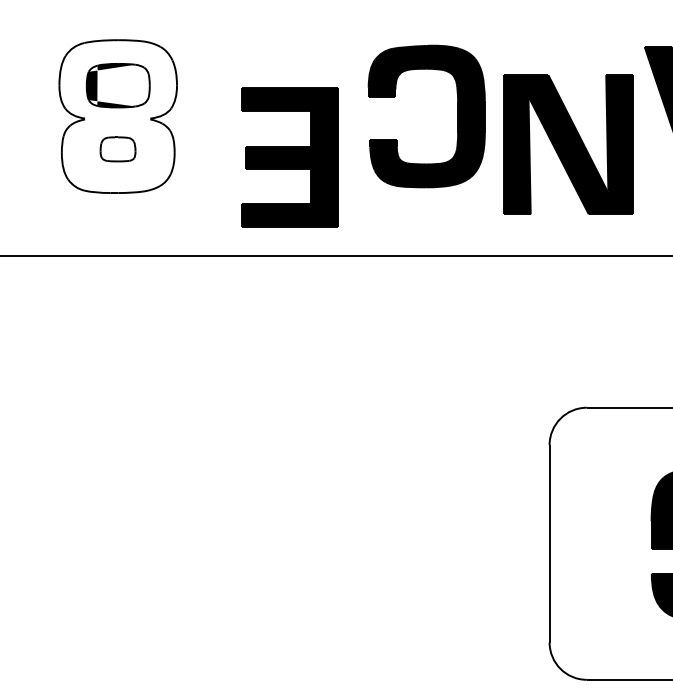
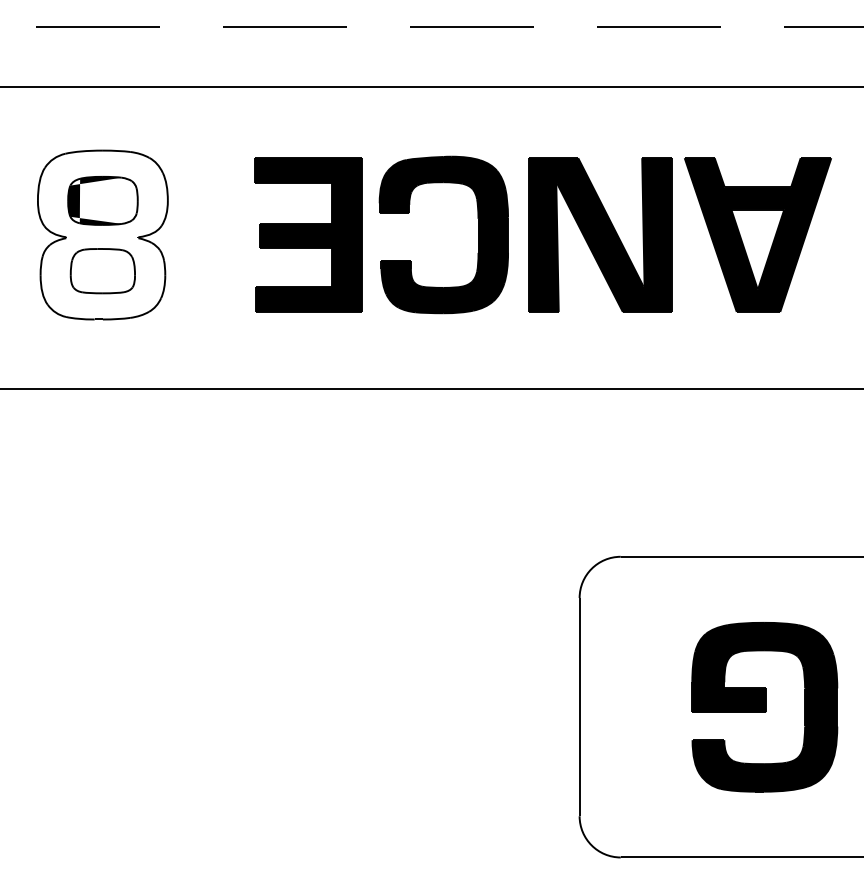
part: (568, 144) -> (600, 234), moved
part: (117, 149) -> (102, 271), size x1.67
part: (289, 156) -> (308, 234), moved

